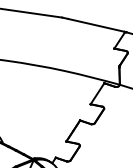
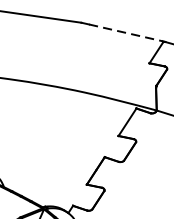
line: (96, 25) -> (126, 33), solid -> dashed

